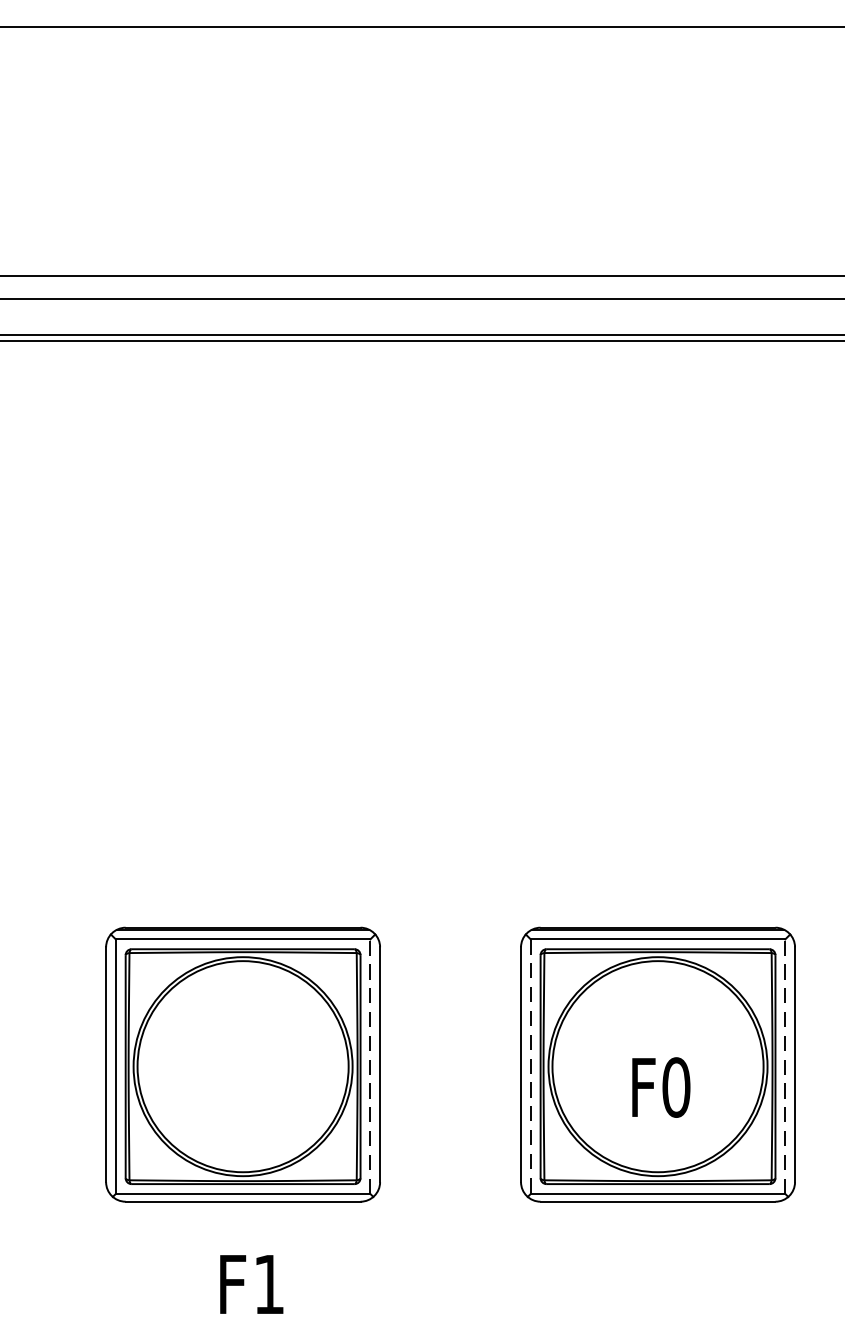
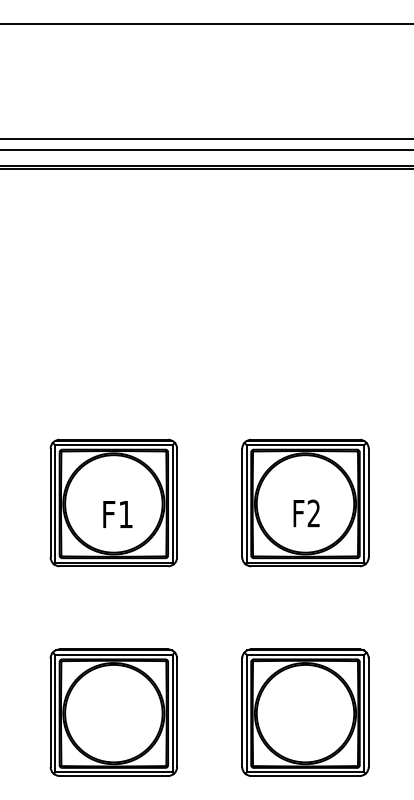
line: (370, 1065) -> (172, 503), dashed -> solid
line: (530, 1065) -> (246, 503), dashed -> solid
line: (785, 1065) -> (364, 503), dashed -> solid
text: (675, 1087) -> (313, 513), F0 -> F2
text: (250, 1284) -> (117, 514), moved

